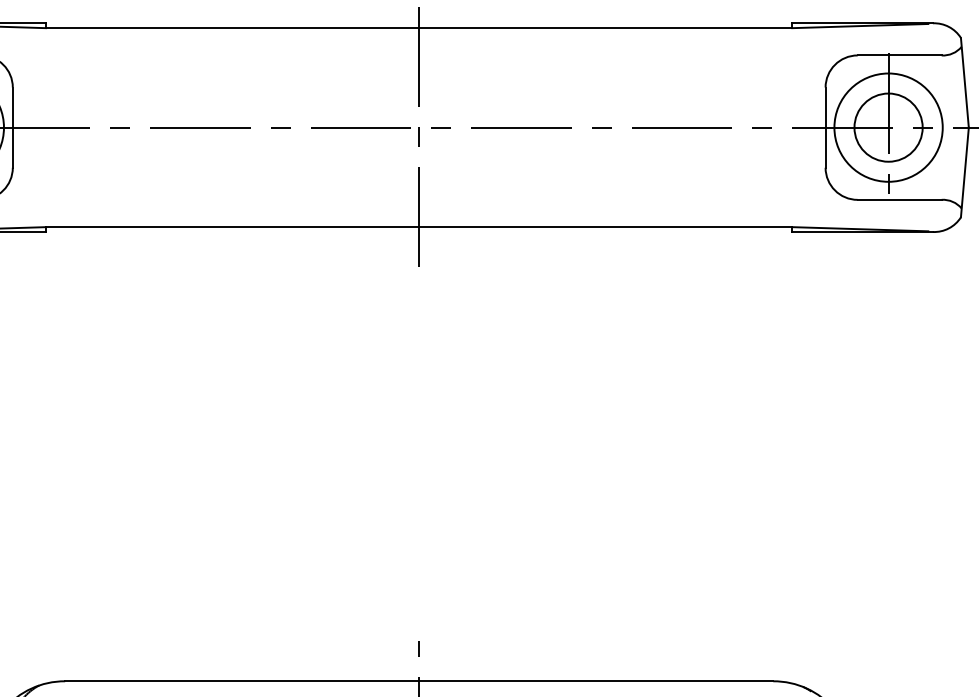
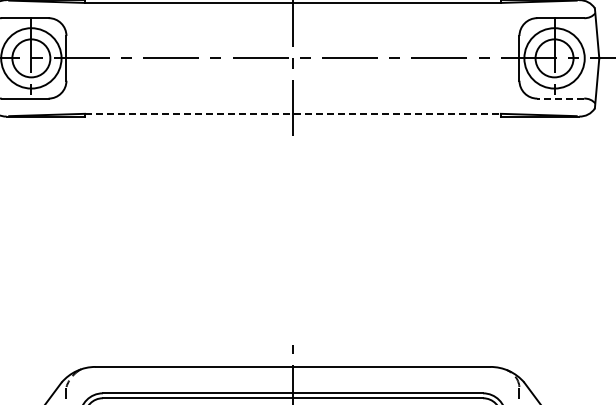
line: (899, 199) -> (560, 98), solid -> dashed
line: (418, 226) -> (292, 113), solid -> dashed

